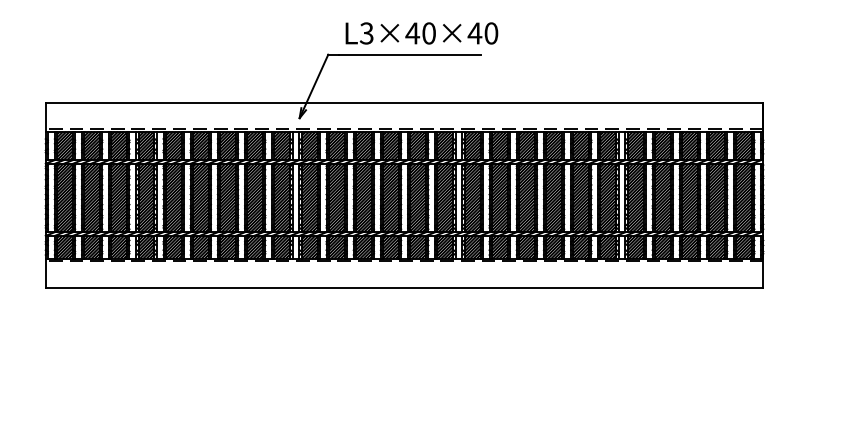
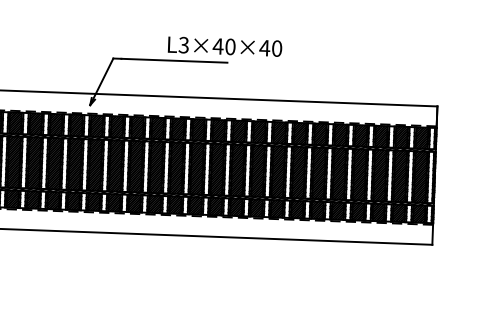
text: (421, 33) -> (224, 46), moved

